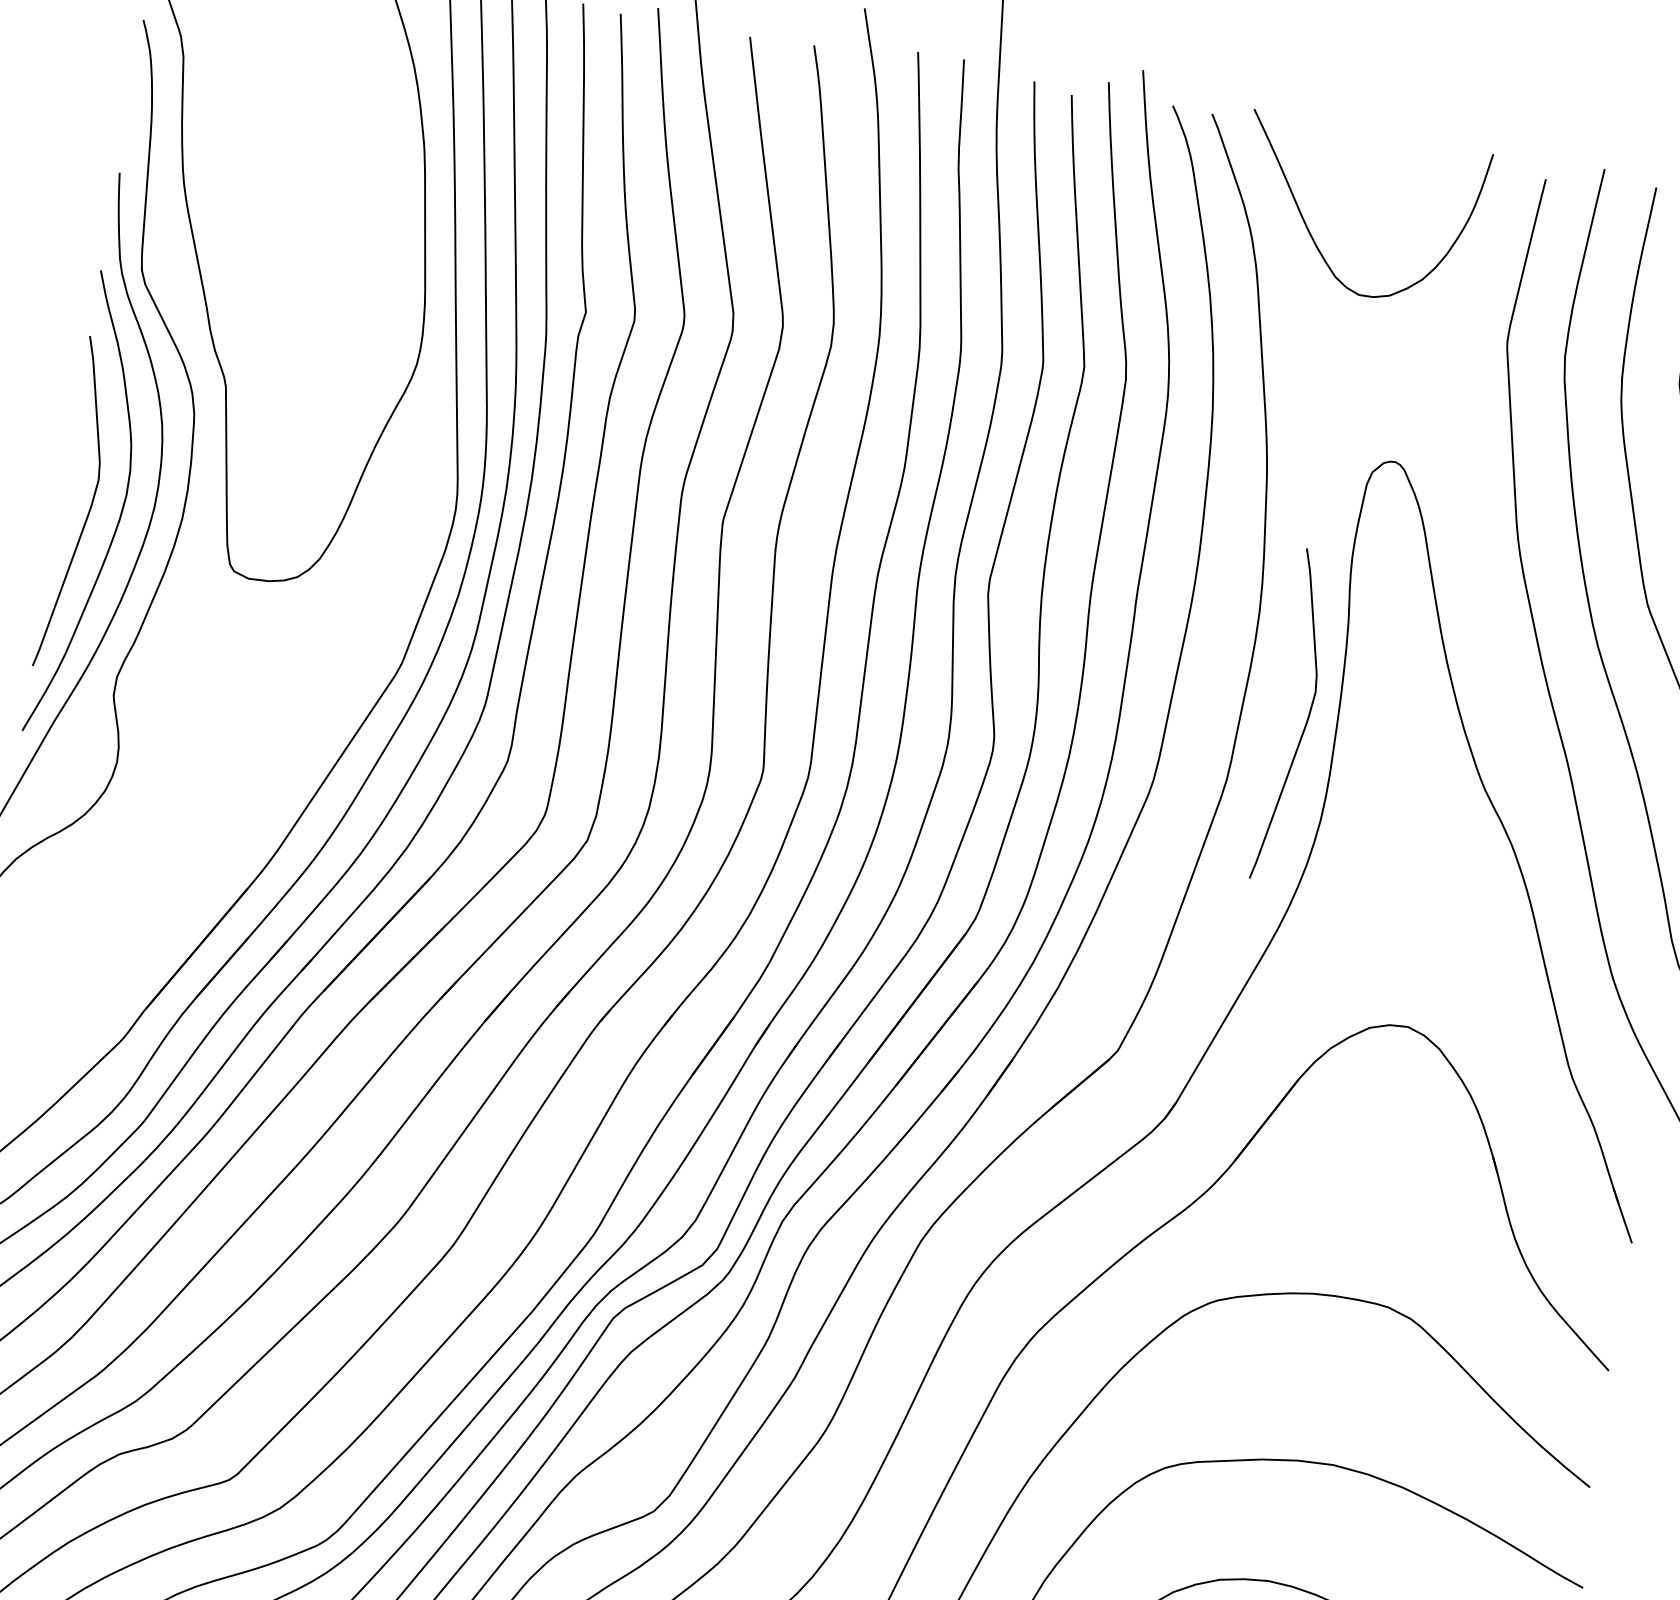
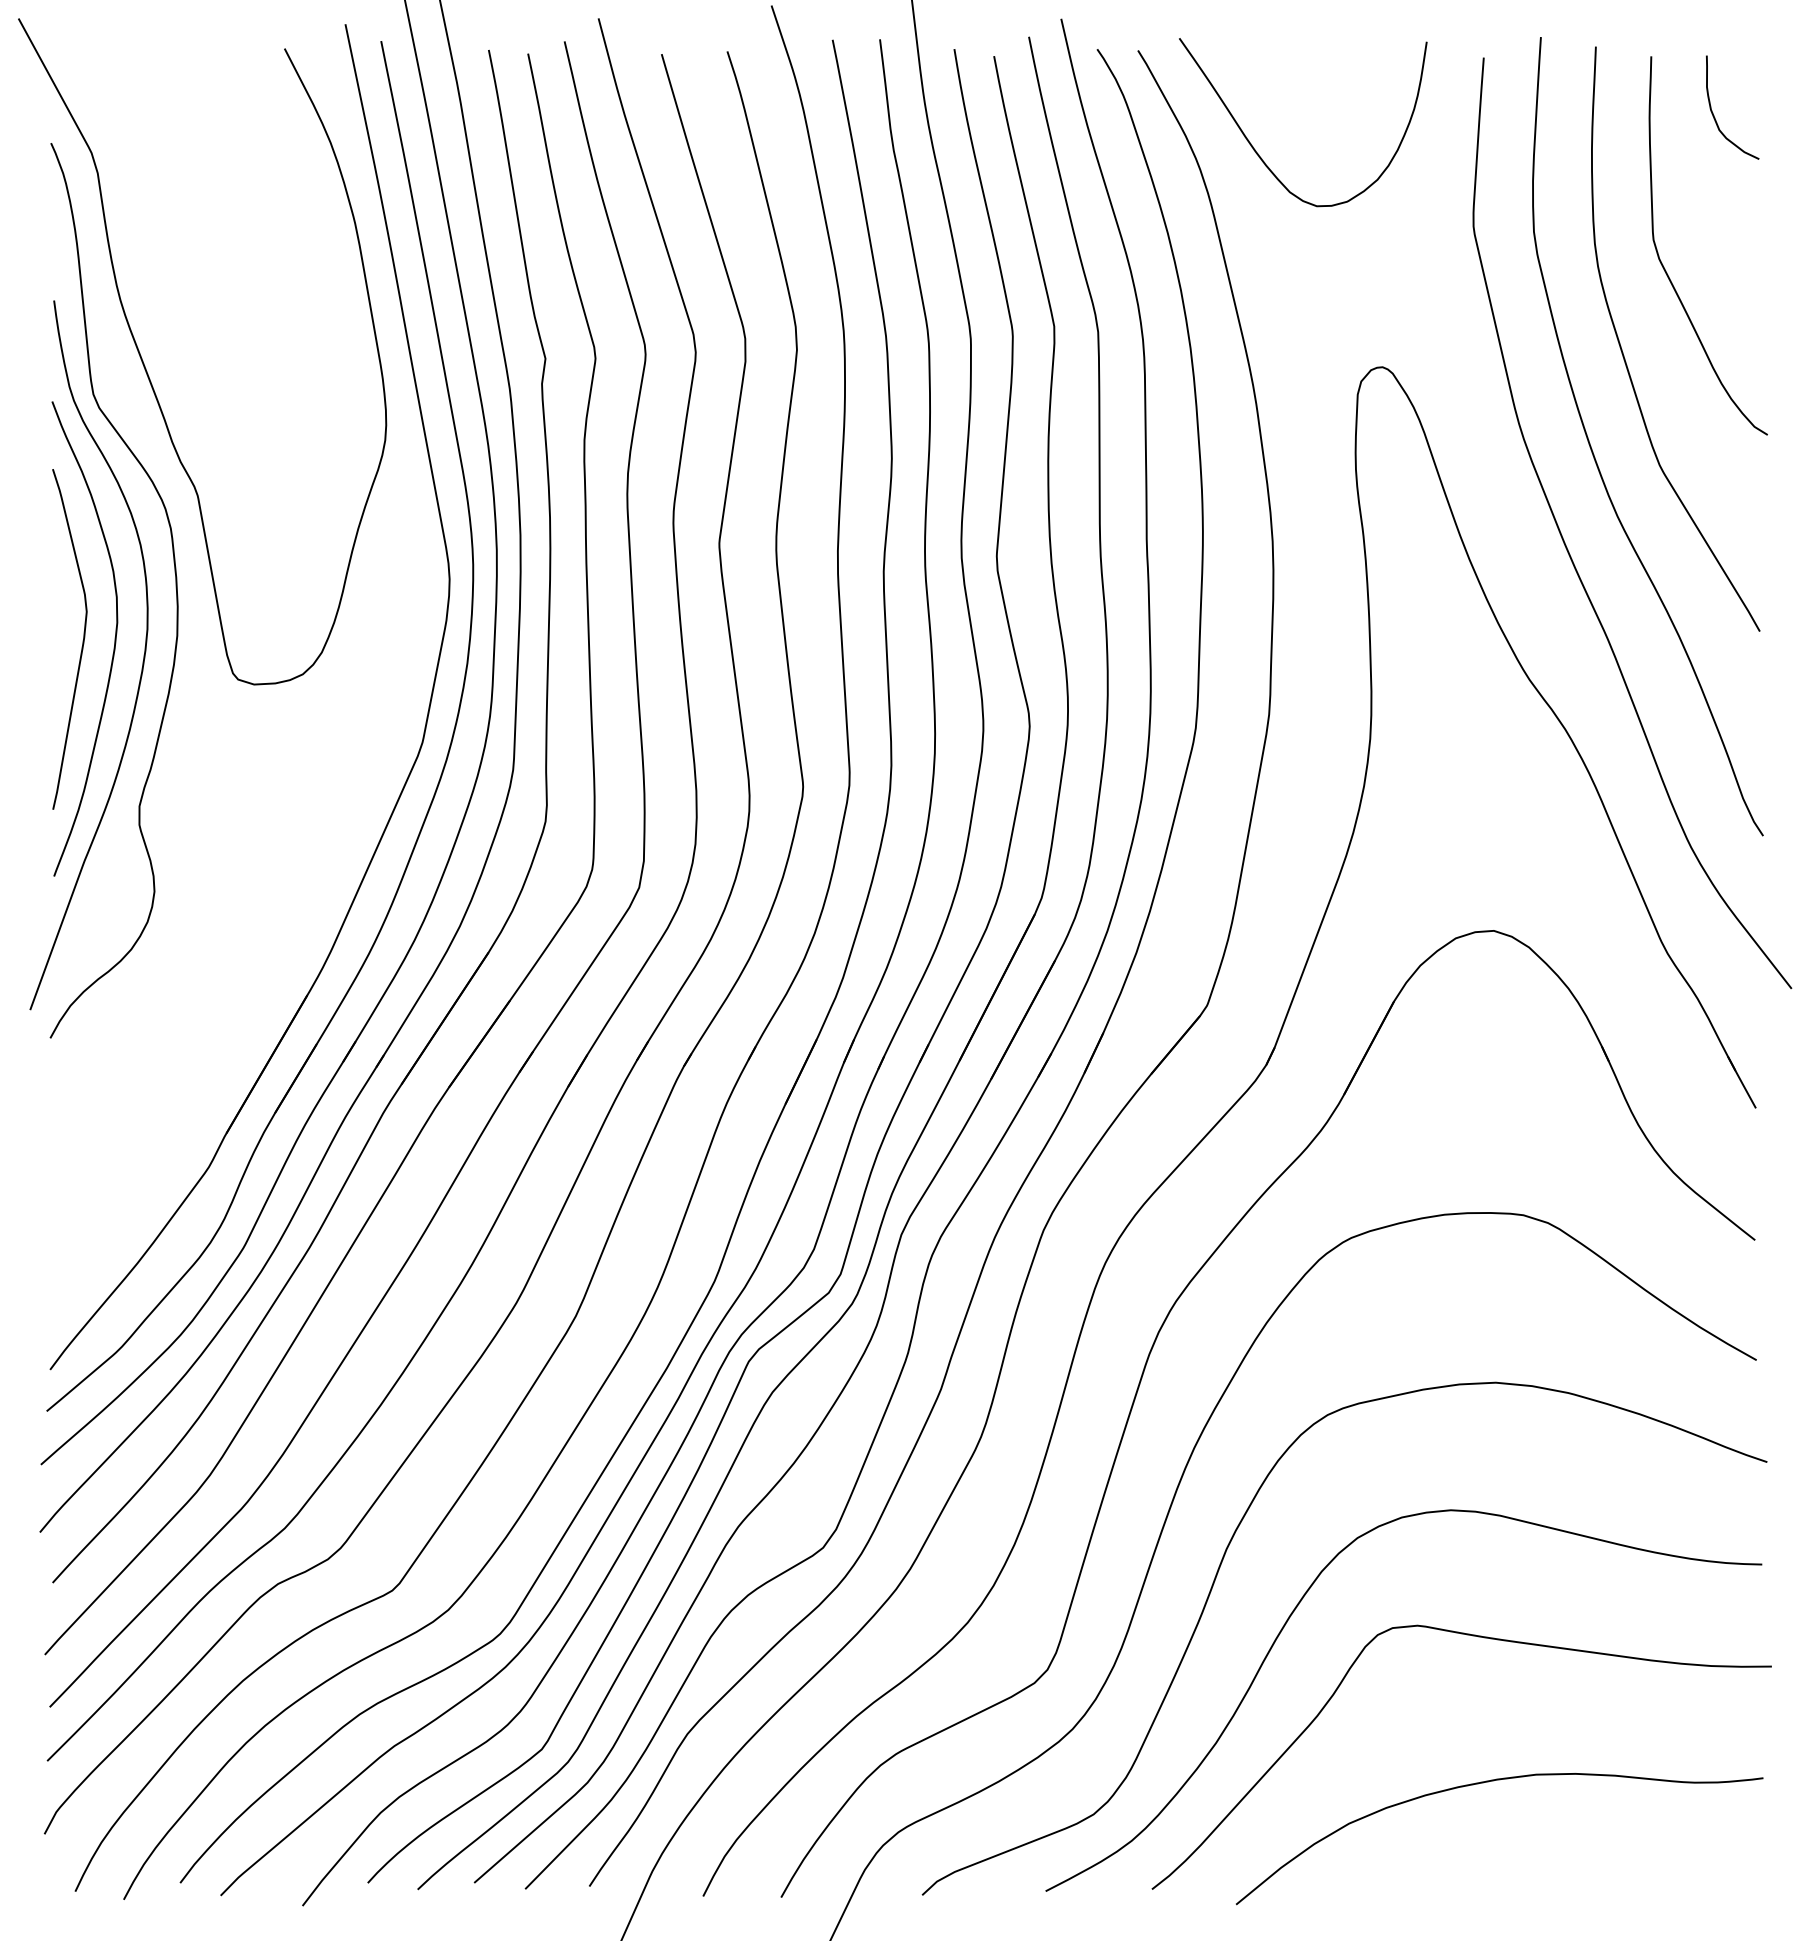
curve: (1306, 719) -> (1338, 640), removed

